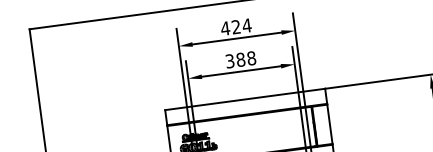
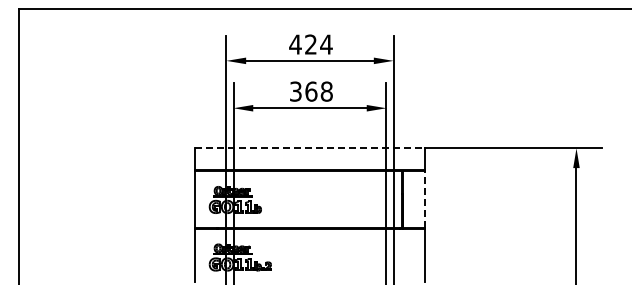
text: (240, 59) -> (311, 91), 388 -> 368
line: (244, 99) -> (309, 148), solid -> dashed
line: (329, 123) -> (424, 198), solid -> dashed

